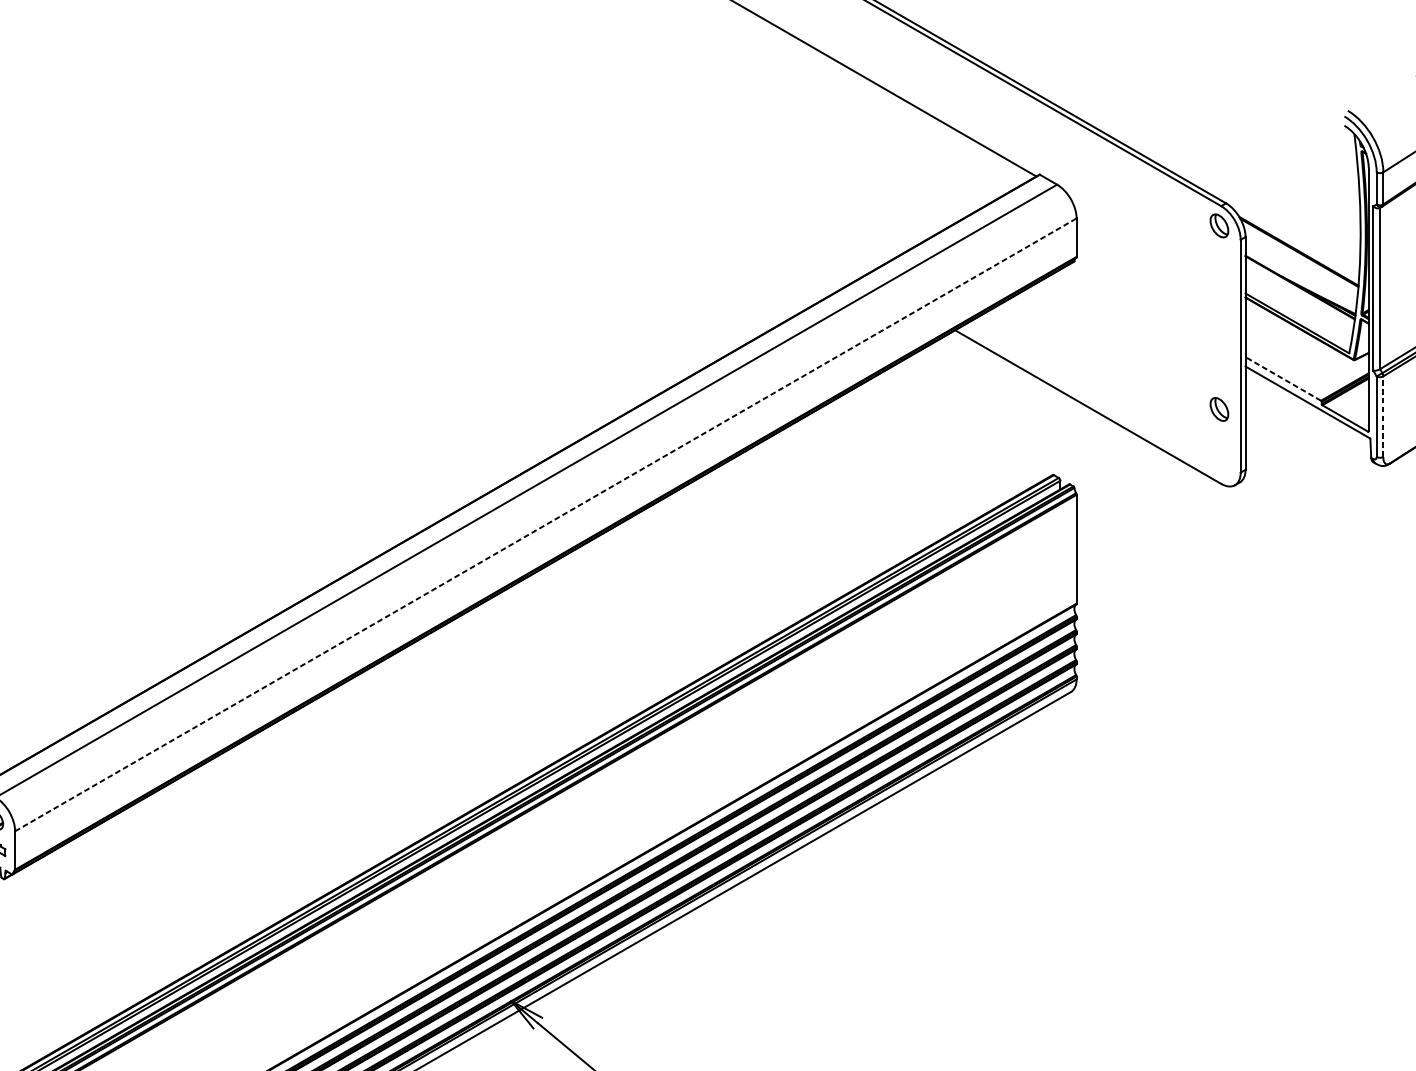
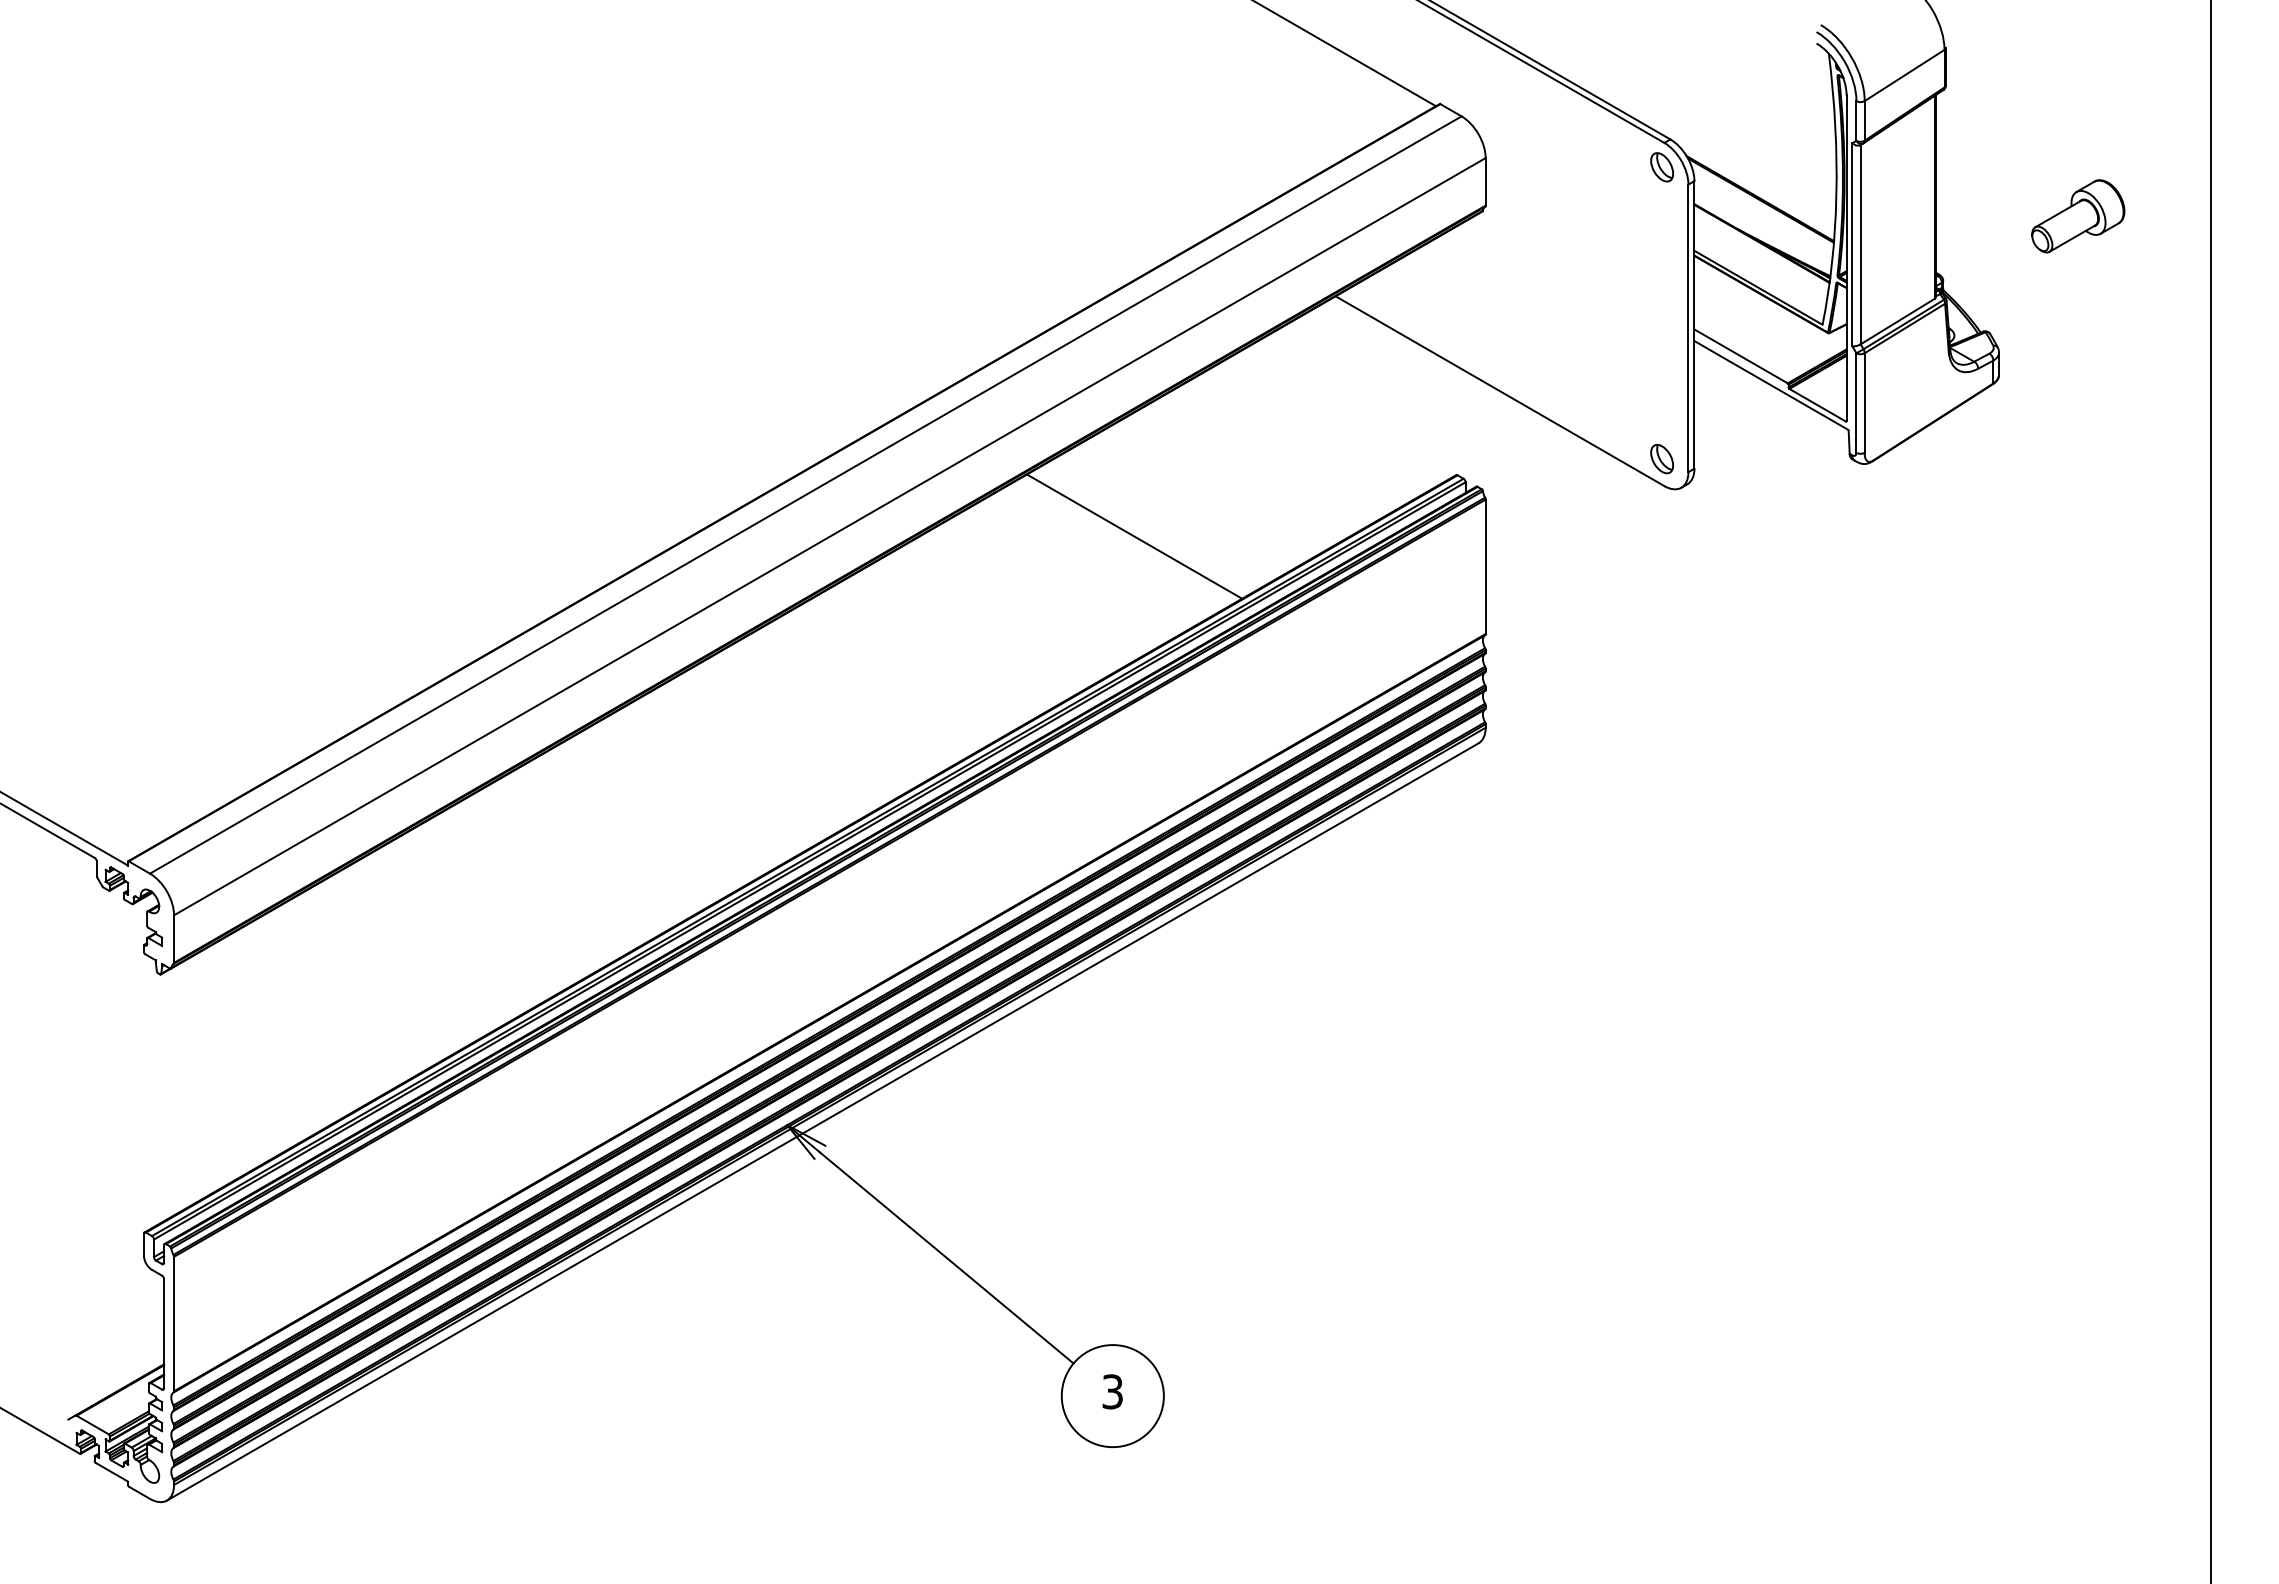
line: (1283, 379) -> (1741, 356), dashed -> solid
part: (1218, 409) -> (1661, 459), moved
line: (1383, 416) -> (1864, 402), dashed -> solid
line: (546, 524) -> (830, 536), dashed -> solid
line: (792, 524) -> (1134, 536), added

